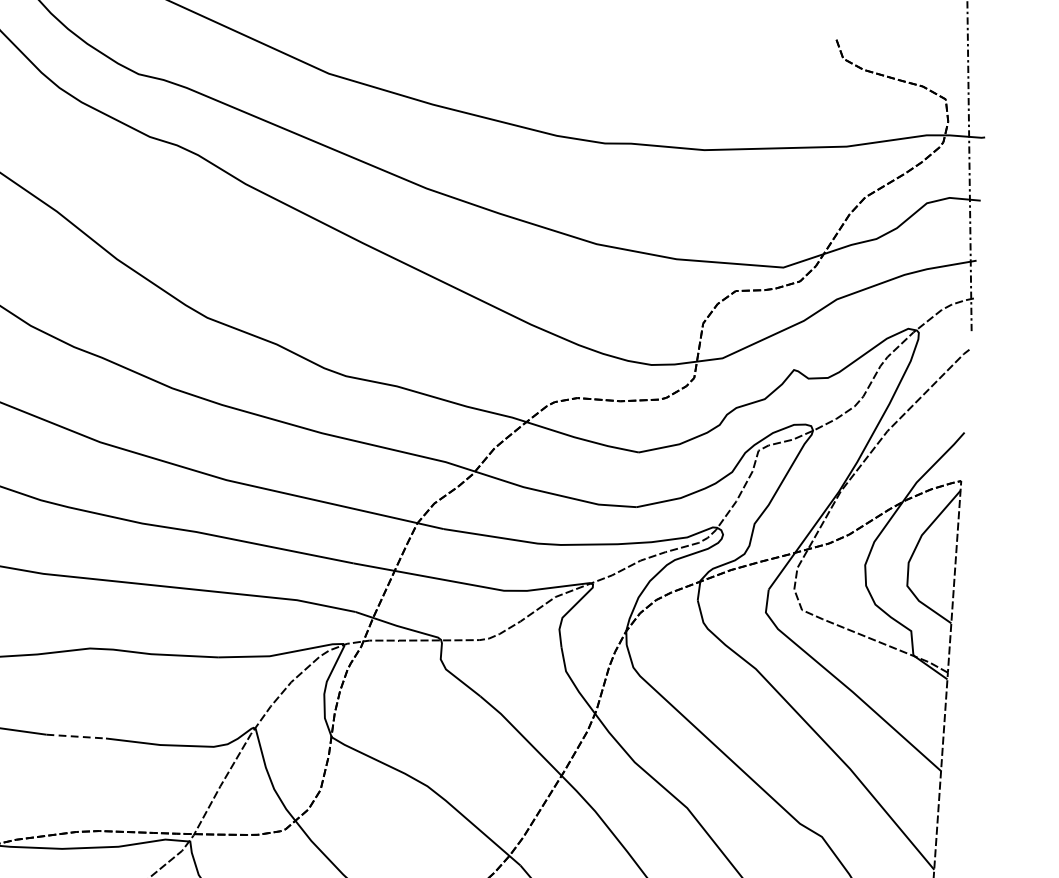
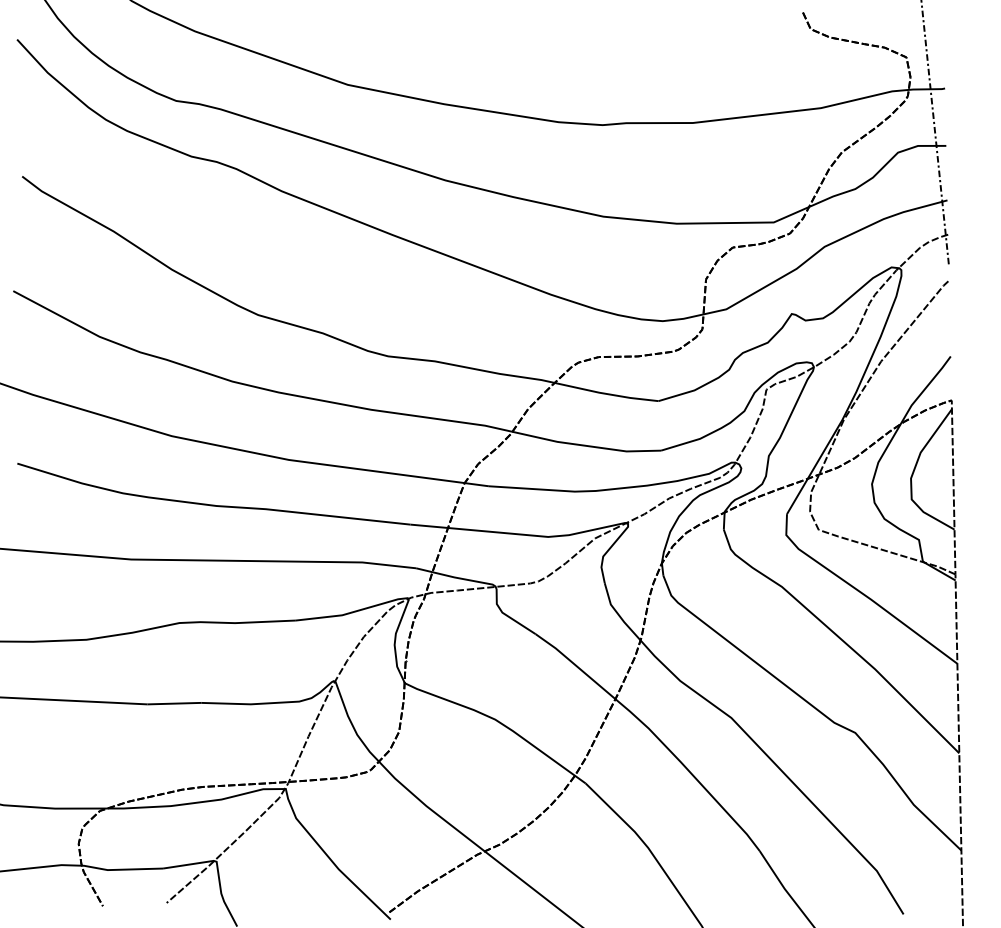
line: (76, 736) -> (174, 703), dashed -> solid

